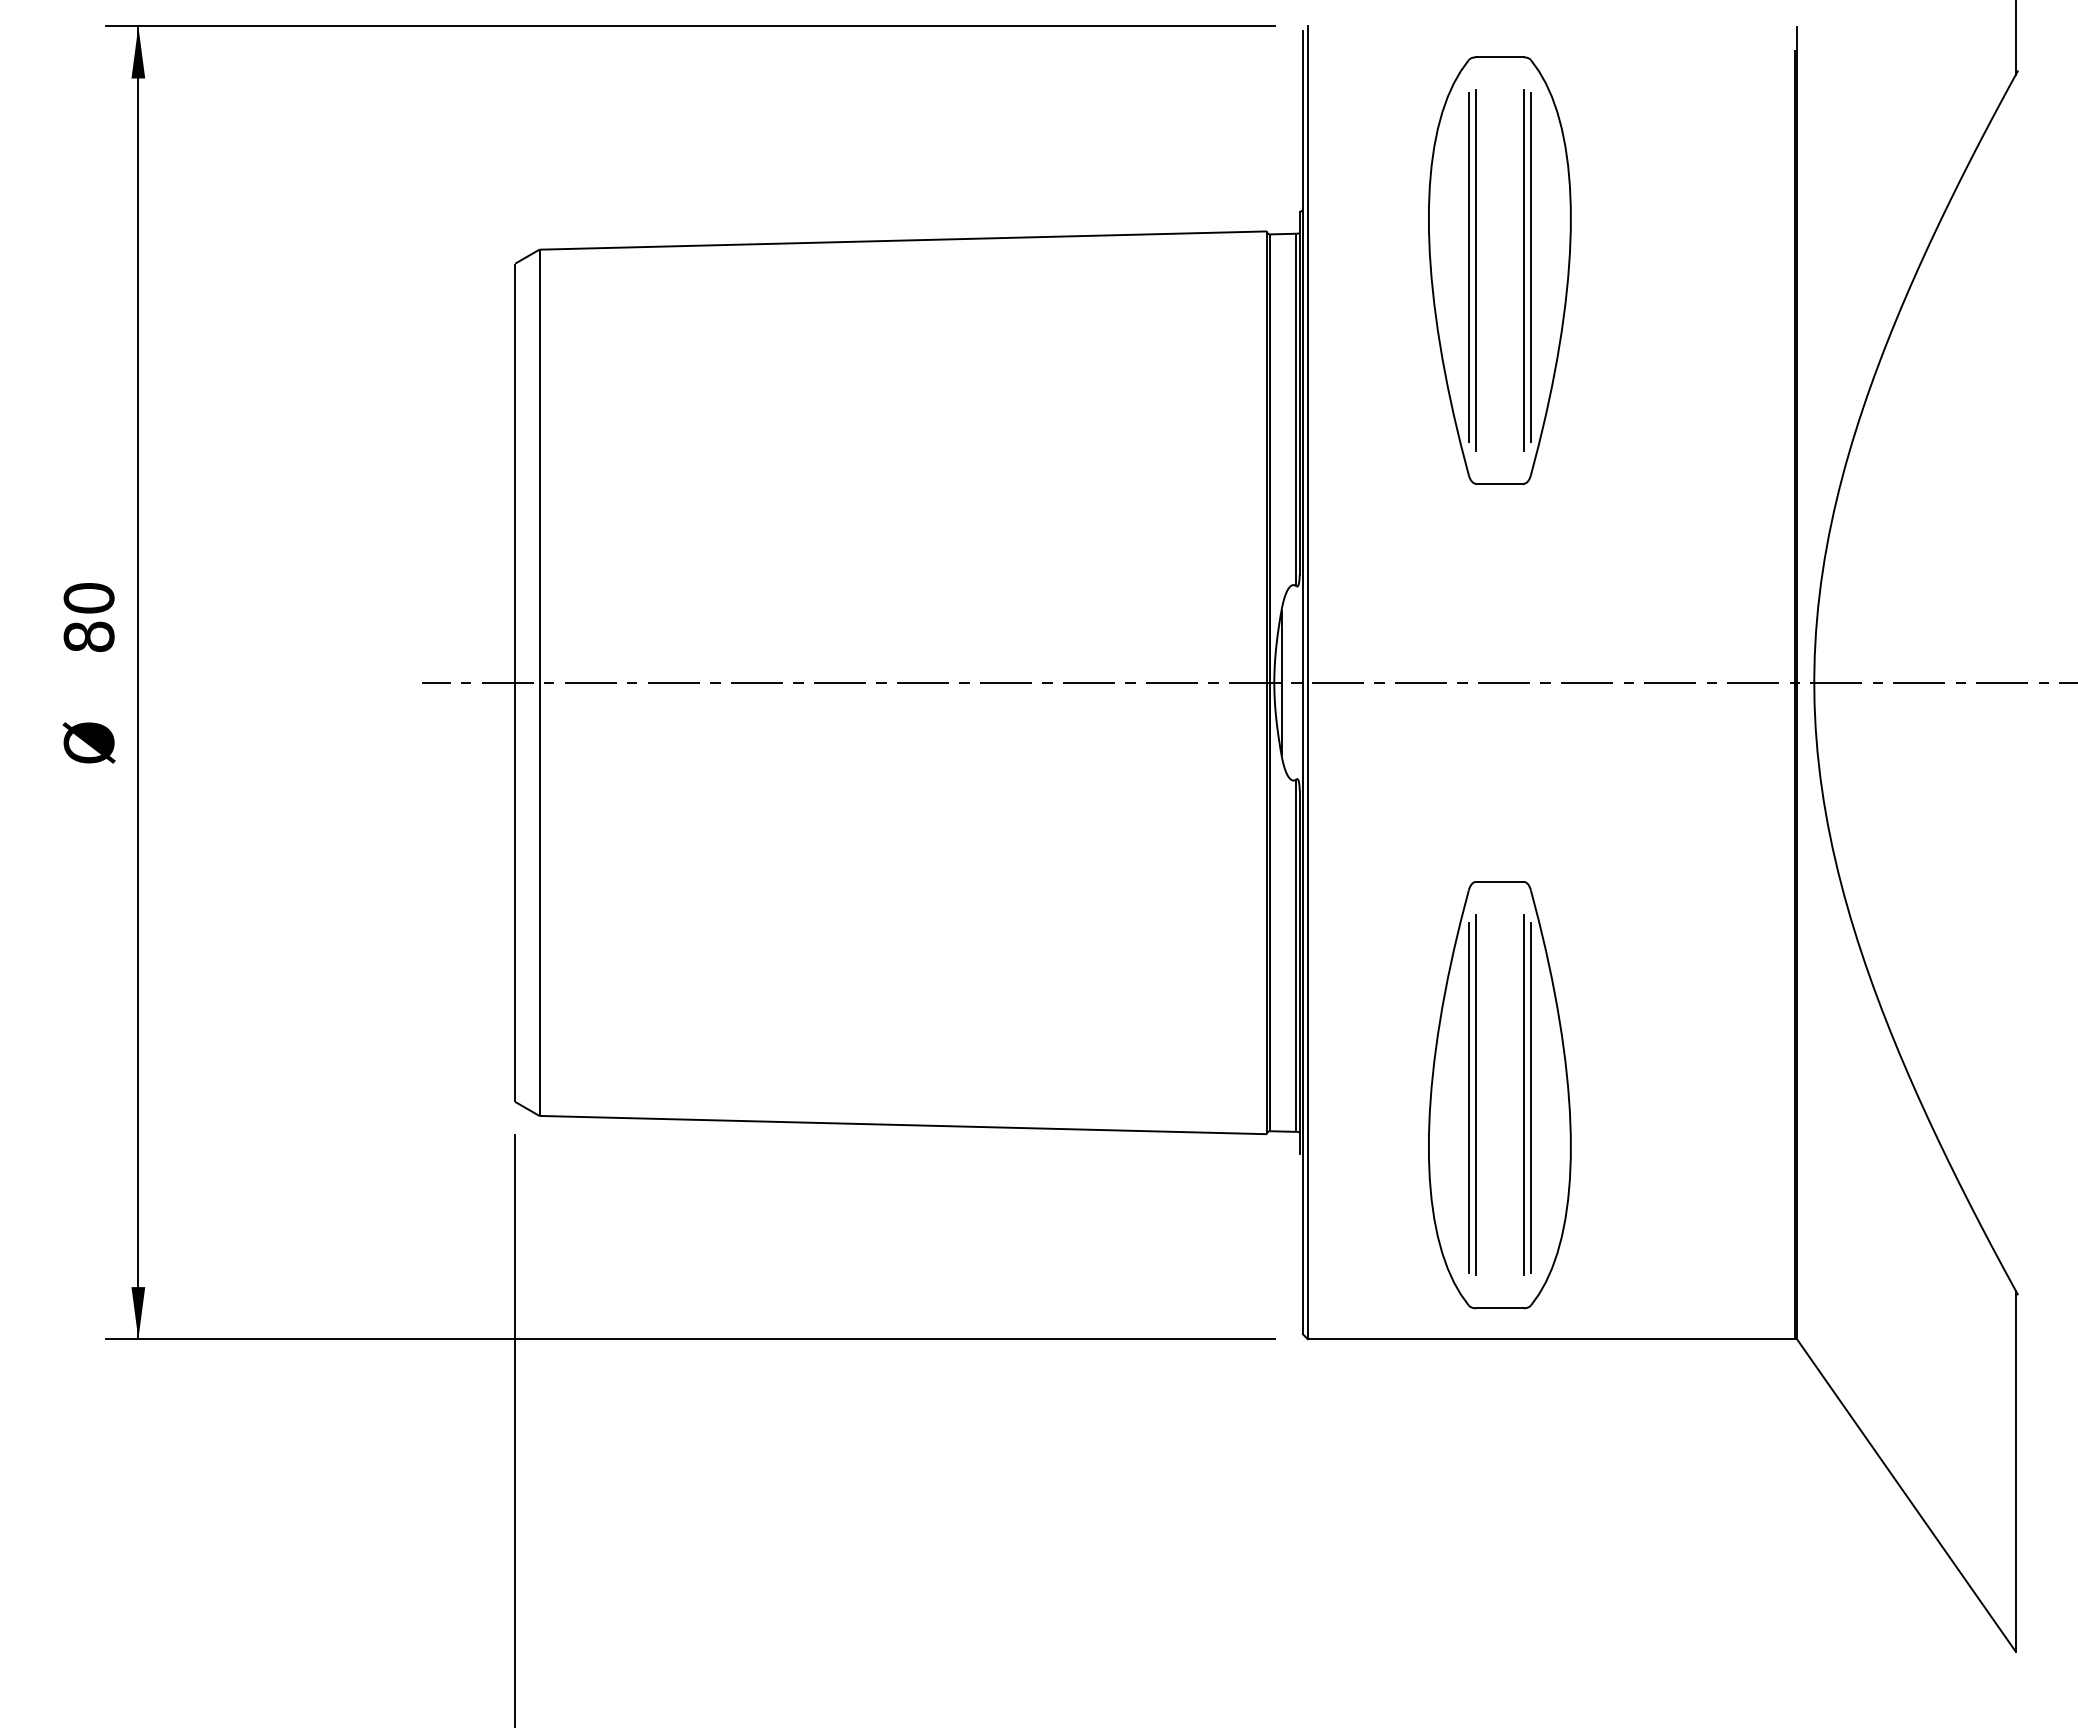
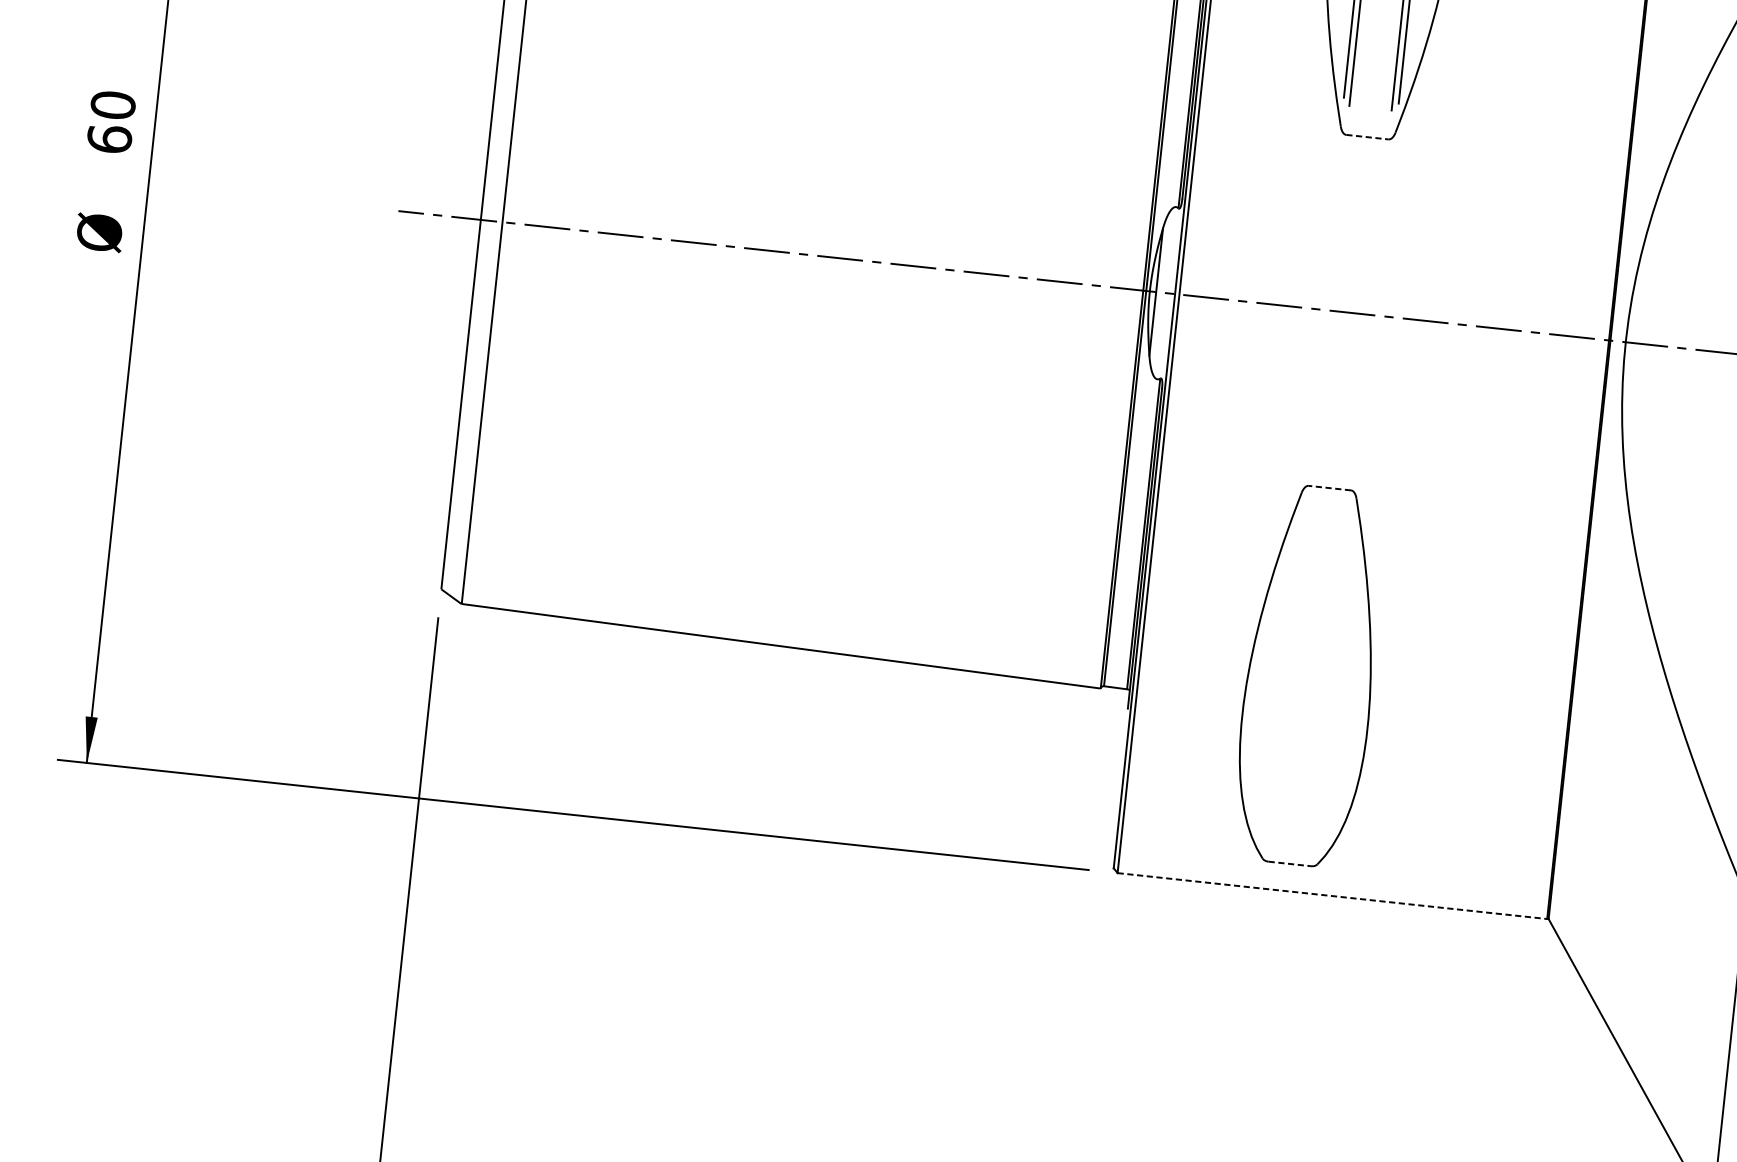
line: (1499, 483) -> (1367, 136), solid -> dashed
text: (88, 636) -> (109, 138), 80 -> 60
line: (1499, 881) -> (1329, 487), solid -> dashed
line: (1475, 1094) -> (1288, 673), removed
line: (1523, 1094) -> (1330, 677), removed
line: (1468, 1097) -> (1281, 675), removed
line: (1530, 1097) -> (1336, 681), removed
line: (1499, 1308) -> (1289, 864), solid -> dashed
line: (1551, 1339) -> (1332, 896), solid -> dashed

